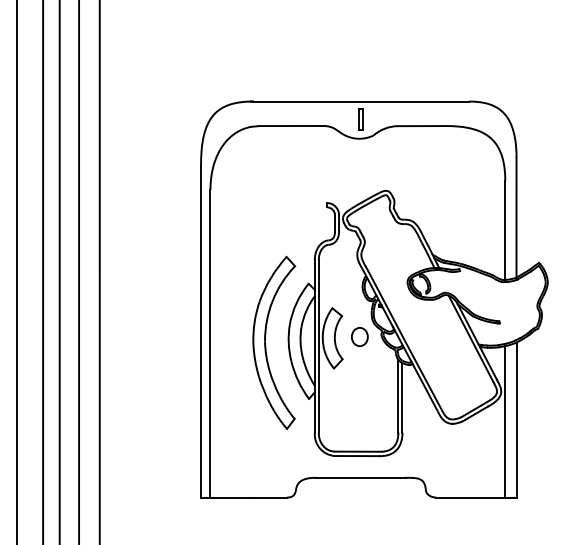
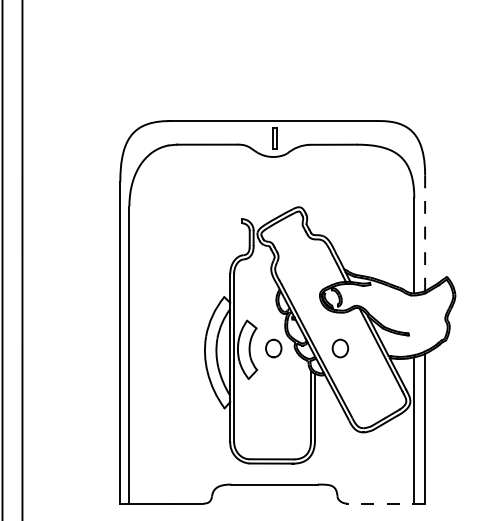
line: (516, 217) -> (425, 233), solid -> dashed
part: (428, 337) -> (340, 349), added
part: (266, 345) -> (183, 356), removed
line: (475, 497) -> (385, 503), solid -> dashed

